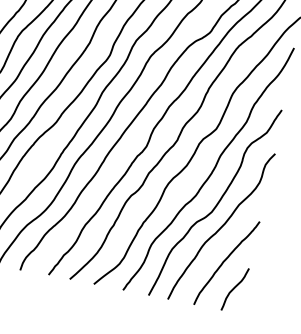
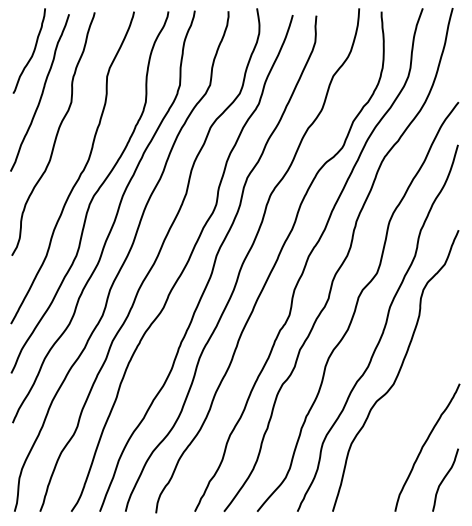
curve: (221, 226) -> (410, 400), removed

